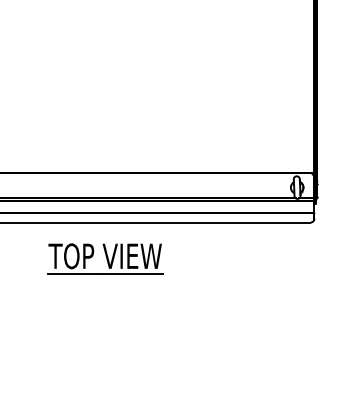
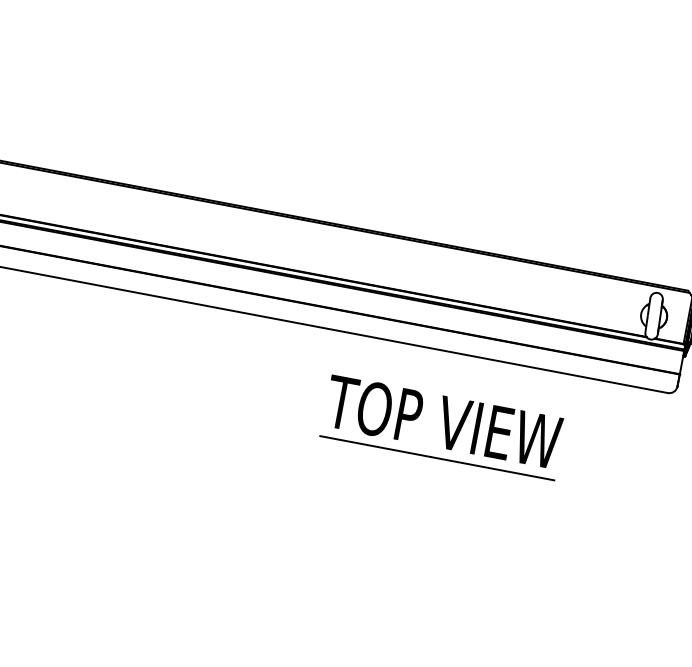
part: (105, 258) -> (443, 426), moved

